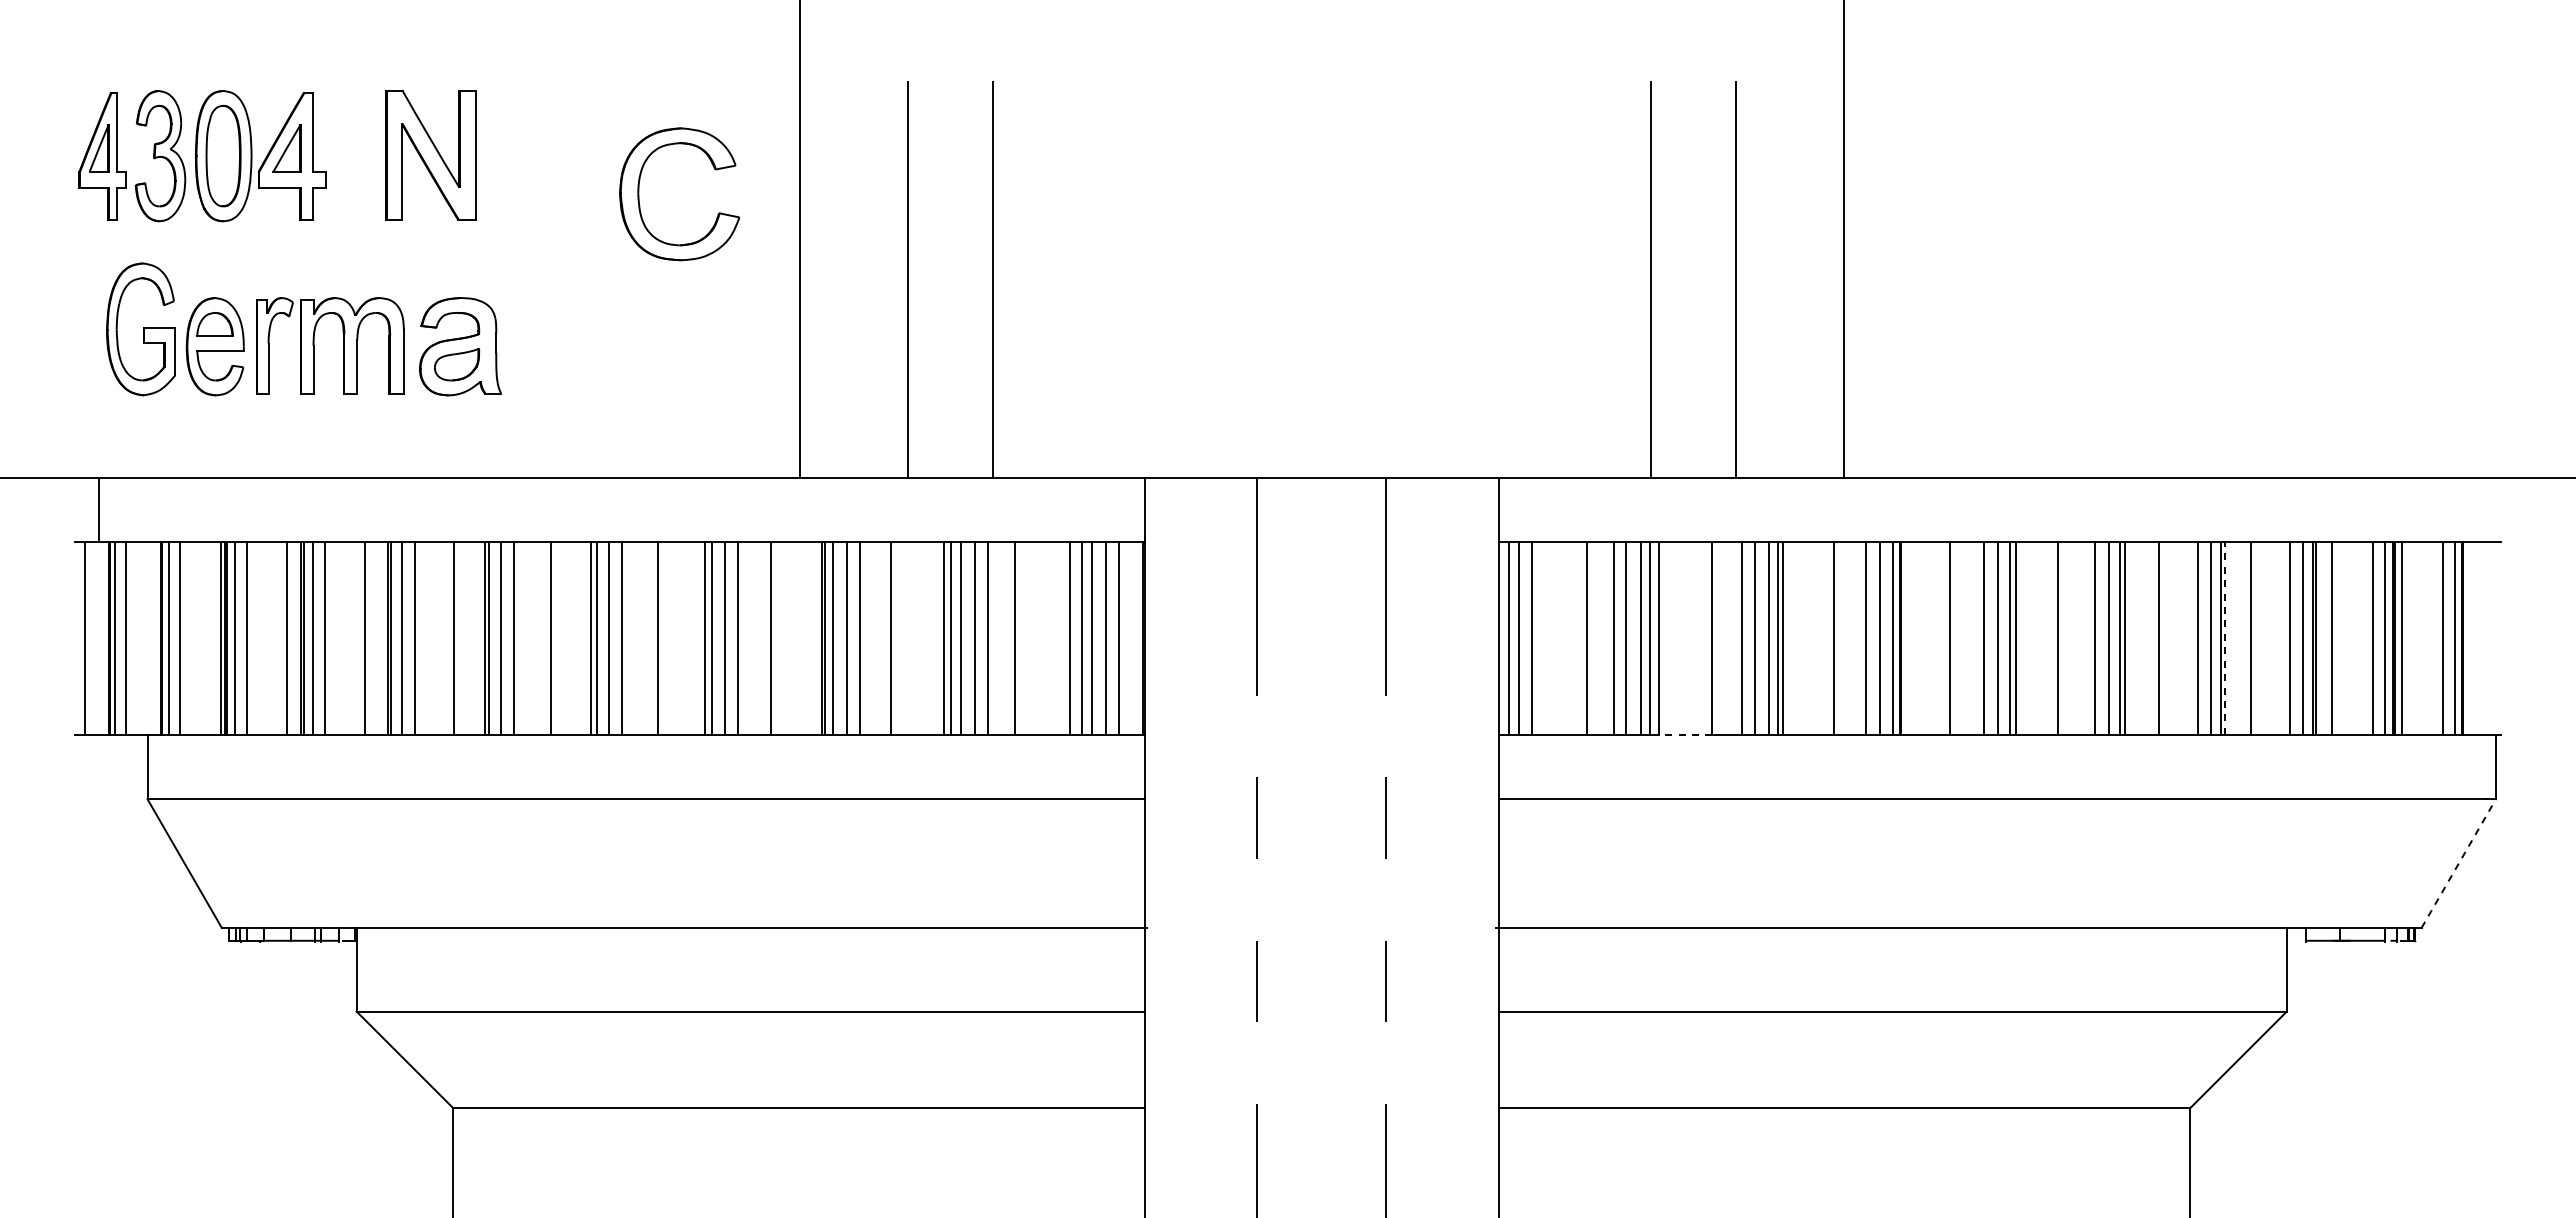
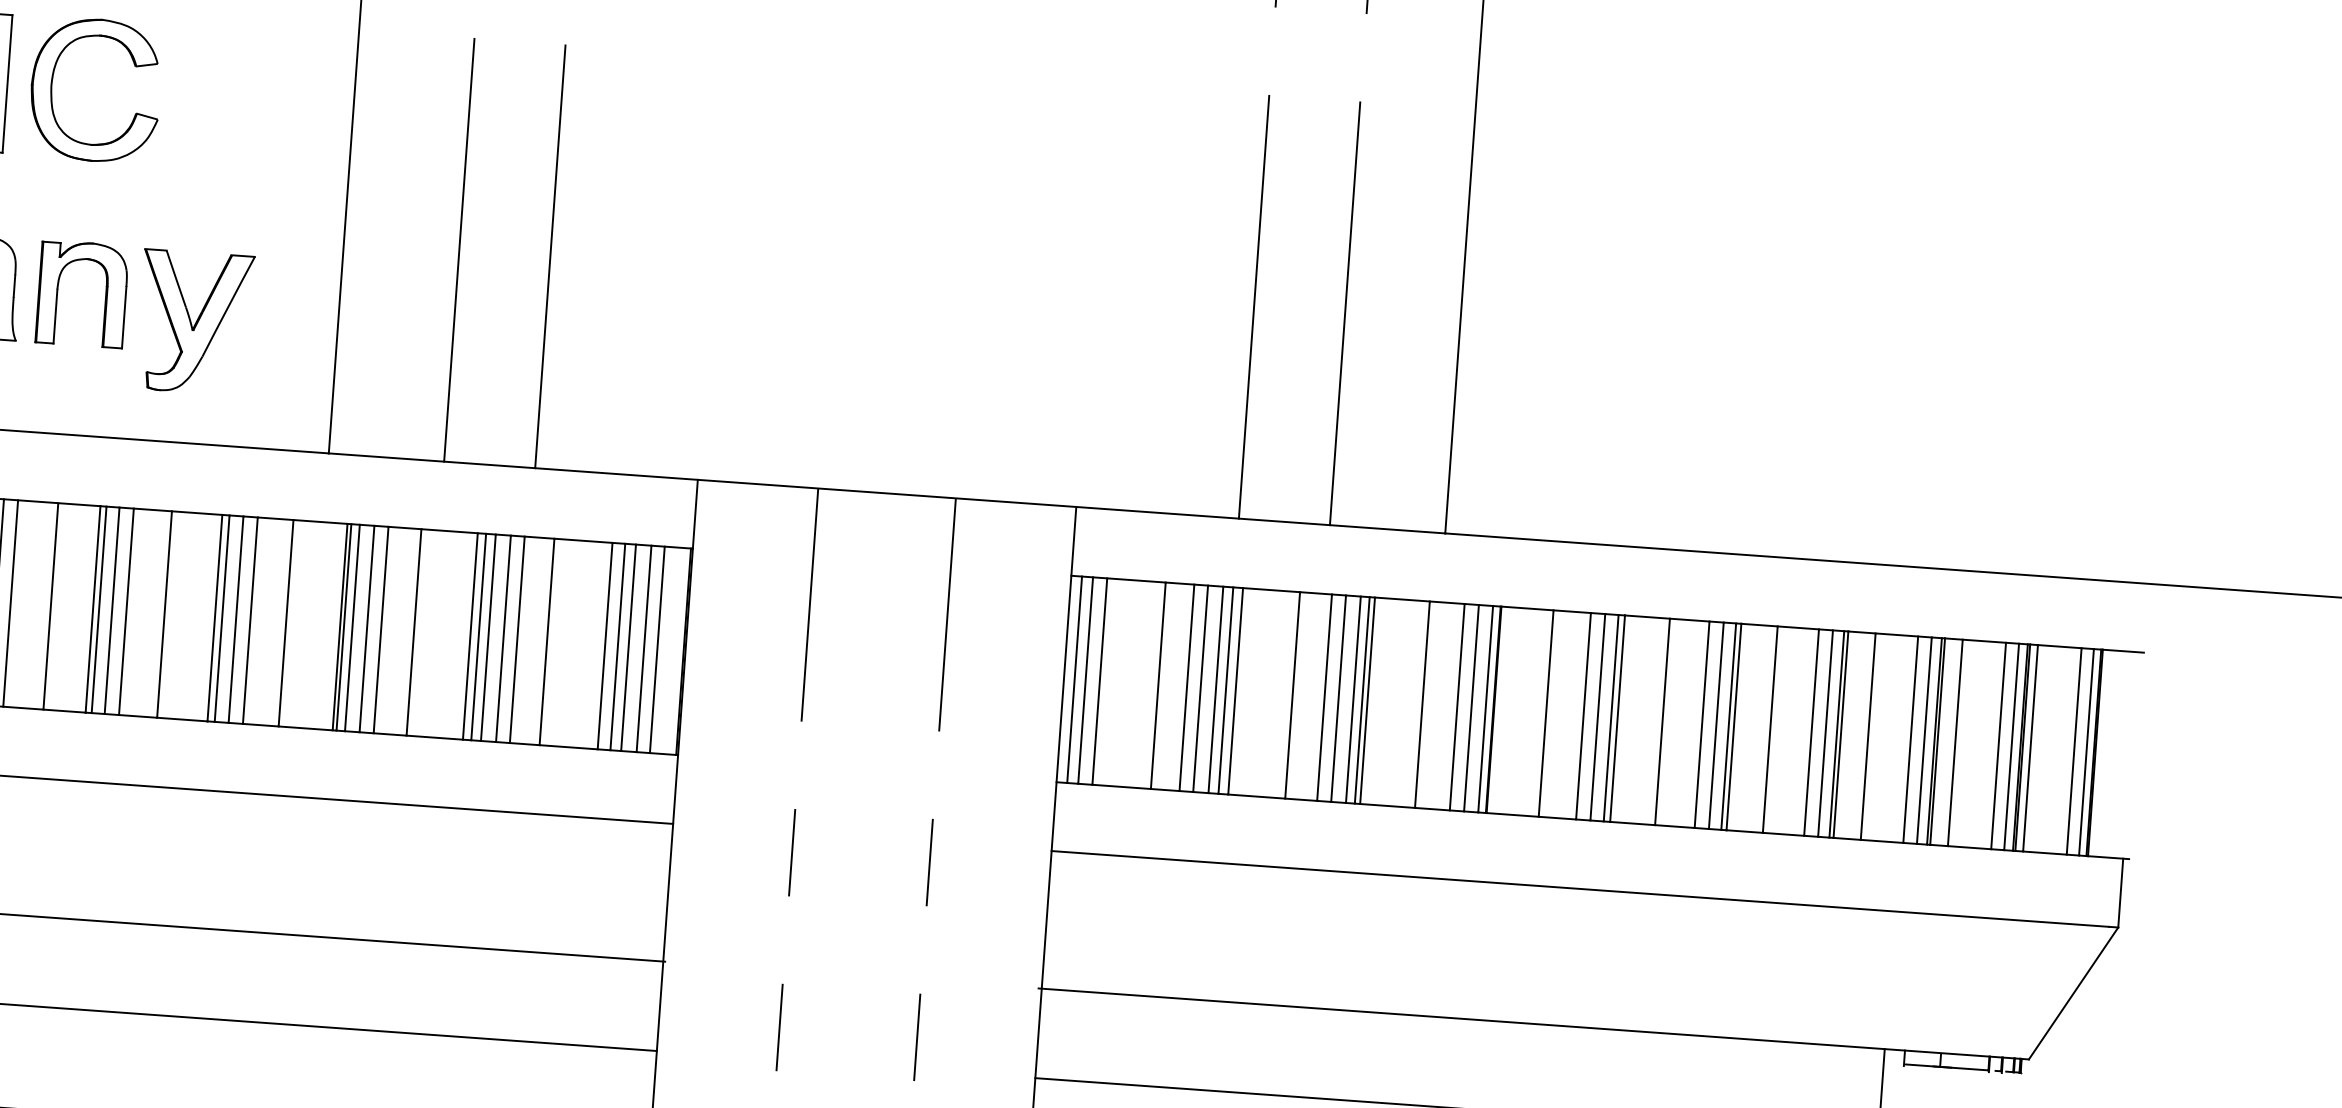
part: (639, 194) -> (52, 87), moved
part: (581, 345) -> (105, 295), added
part: (666, 364) -> (194, 322), added
line: (2225, 638) -> (1841, 734), dashed -> solid
line: (1685, 734) -> (1256, 796), dashed -> solid
line: (2459, 863) -> (2074, 993), dashed -> solid

